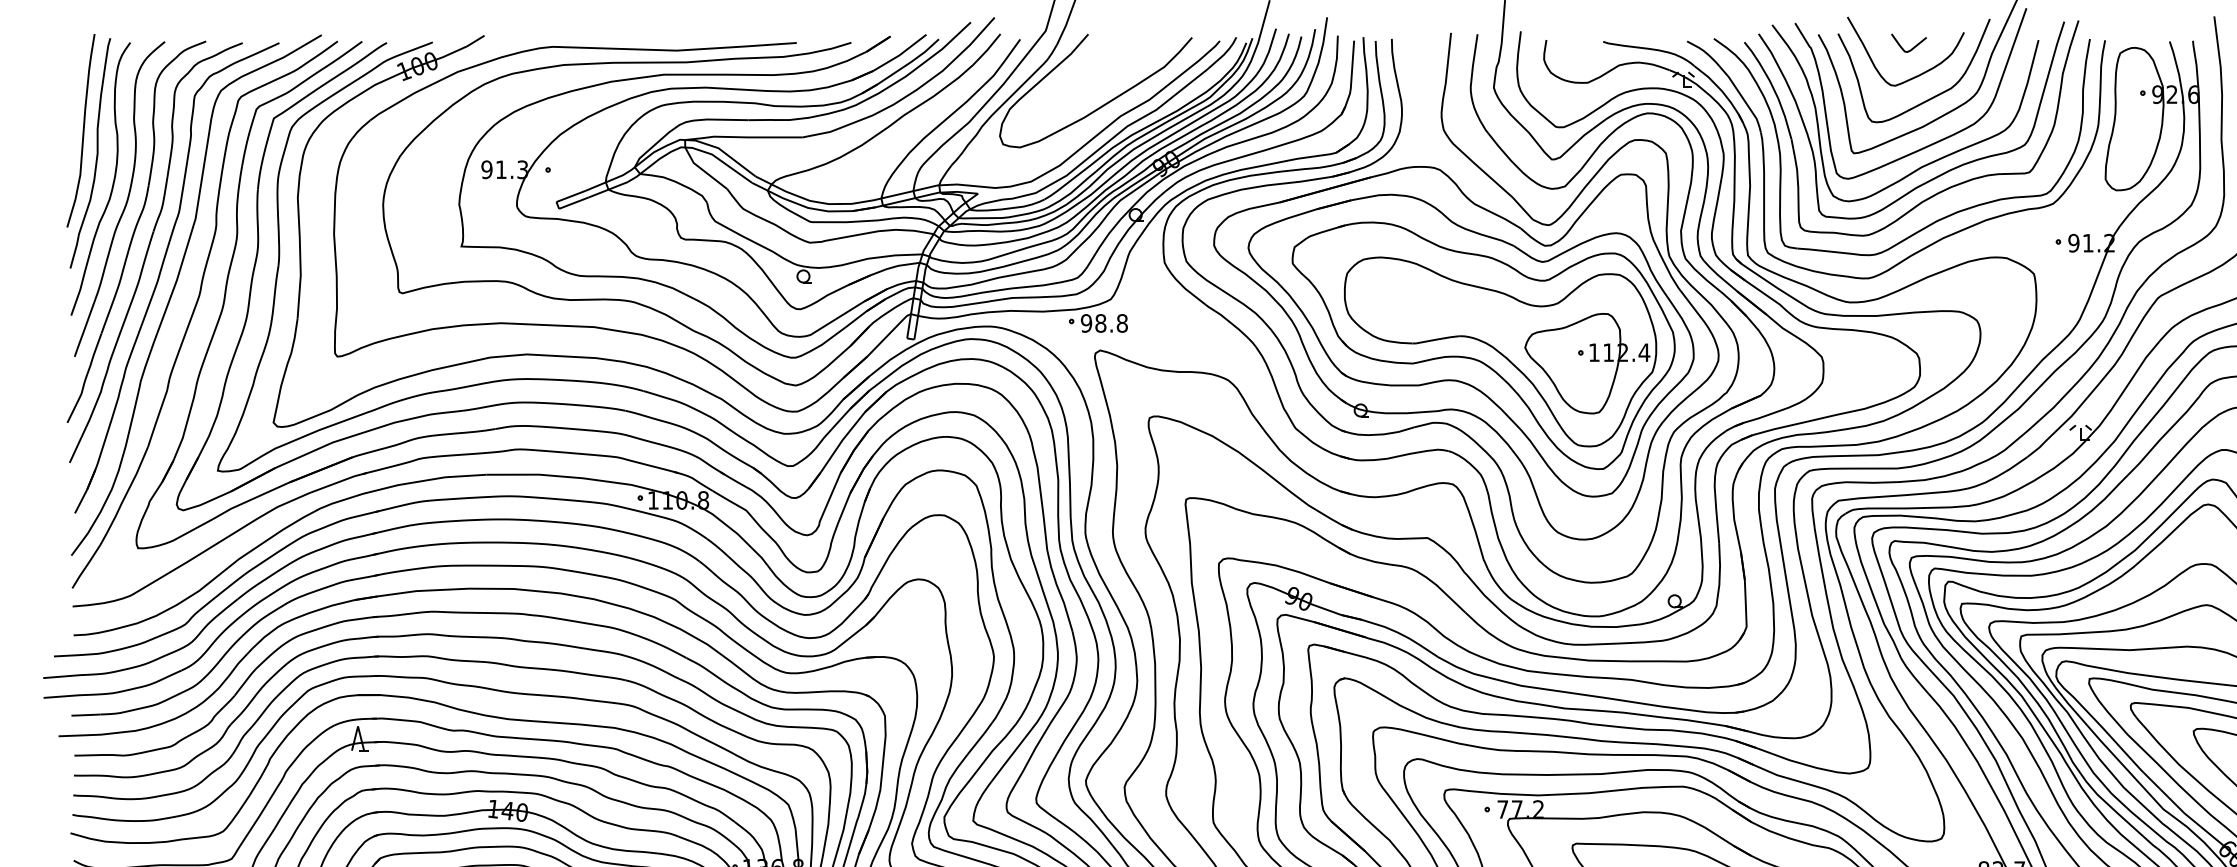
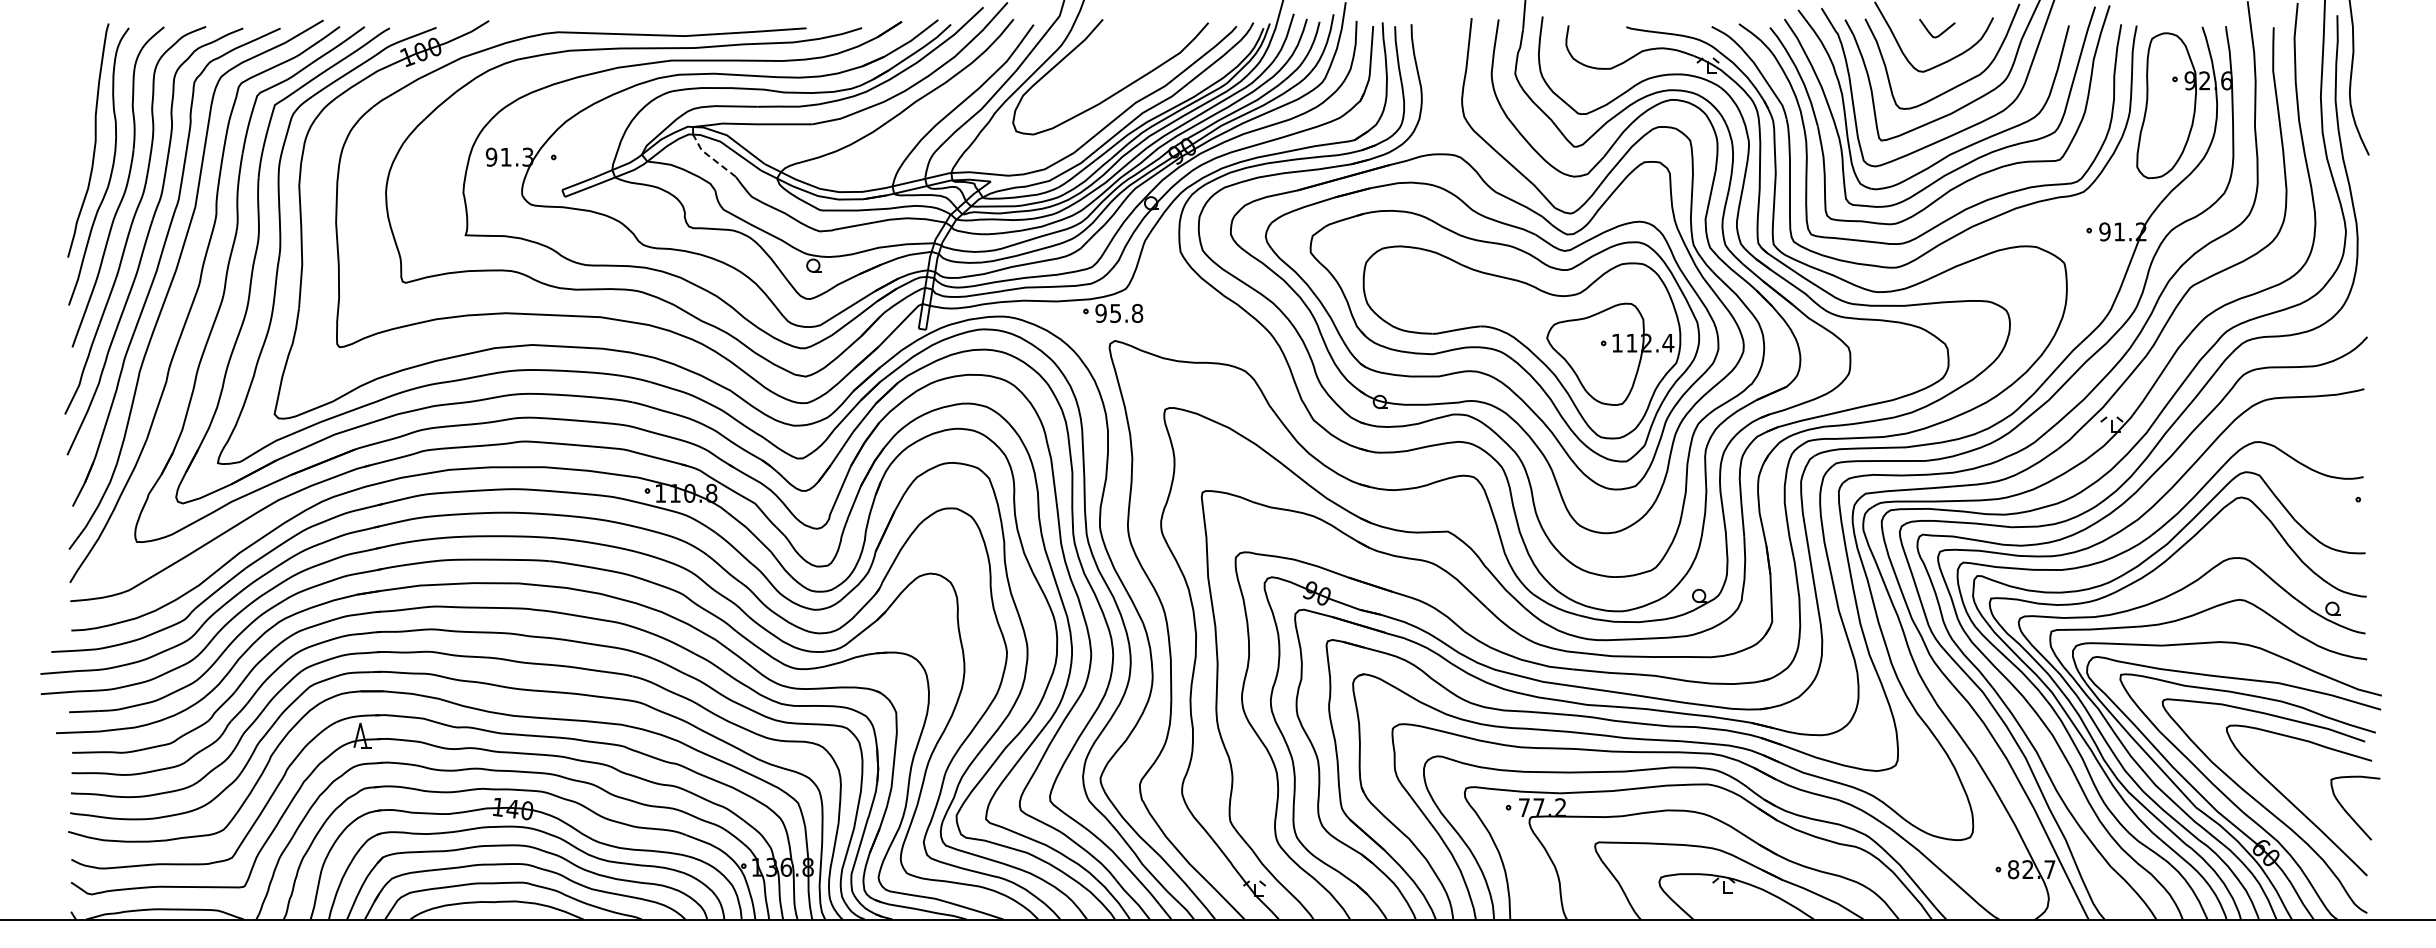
curve: (82, 130) -> (80, 117), removed
line: (703, 170) -> (711, 157), solid -> dashed
text: (1100, 322) -> (1115, 312), 98.8 -> 95.8

